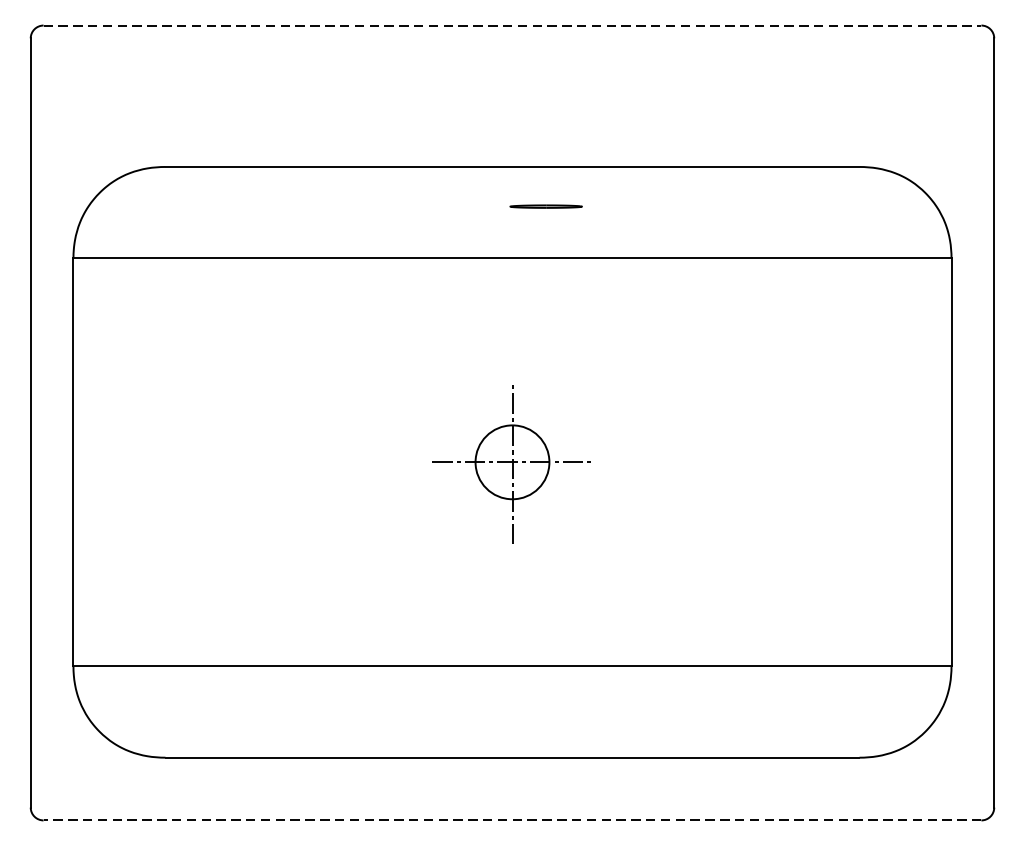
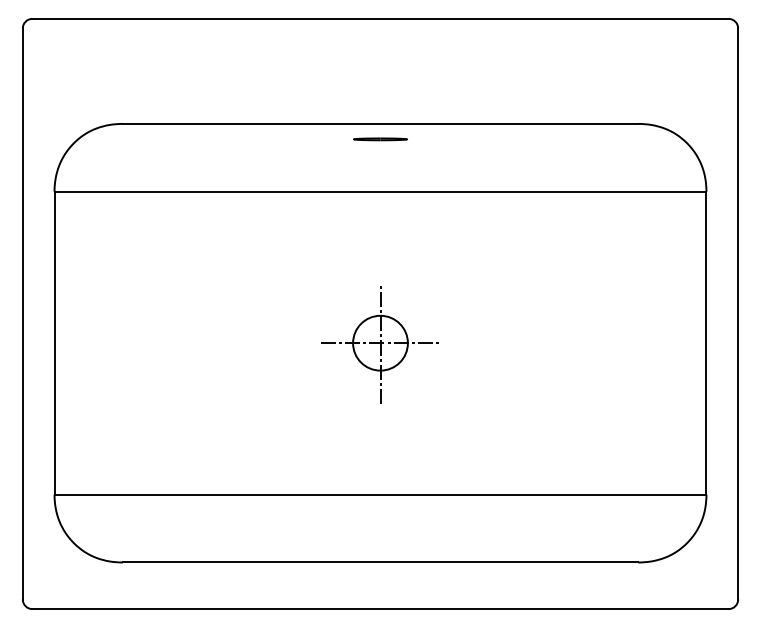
line: (512, 24) -> (380, 18), dashed -> solid
line: (546, 206) -> (380, 139), moved
line: (511, 821) -> (379, 609), dashed -> solid

